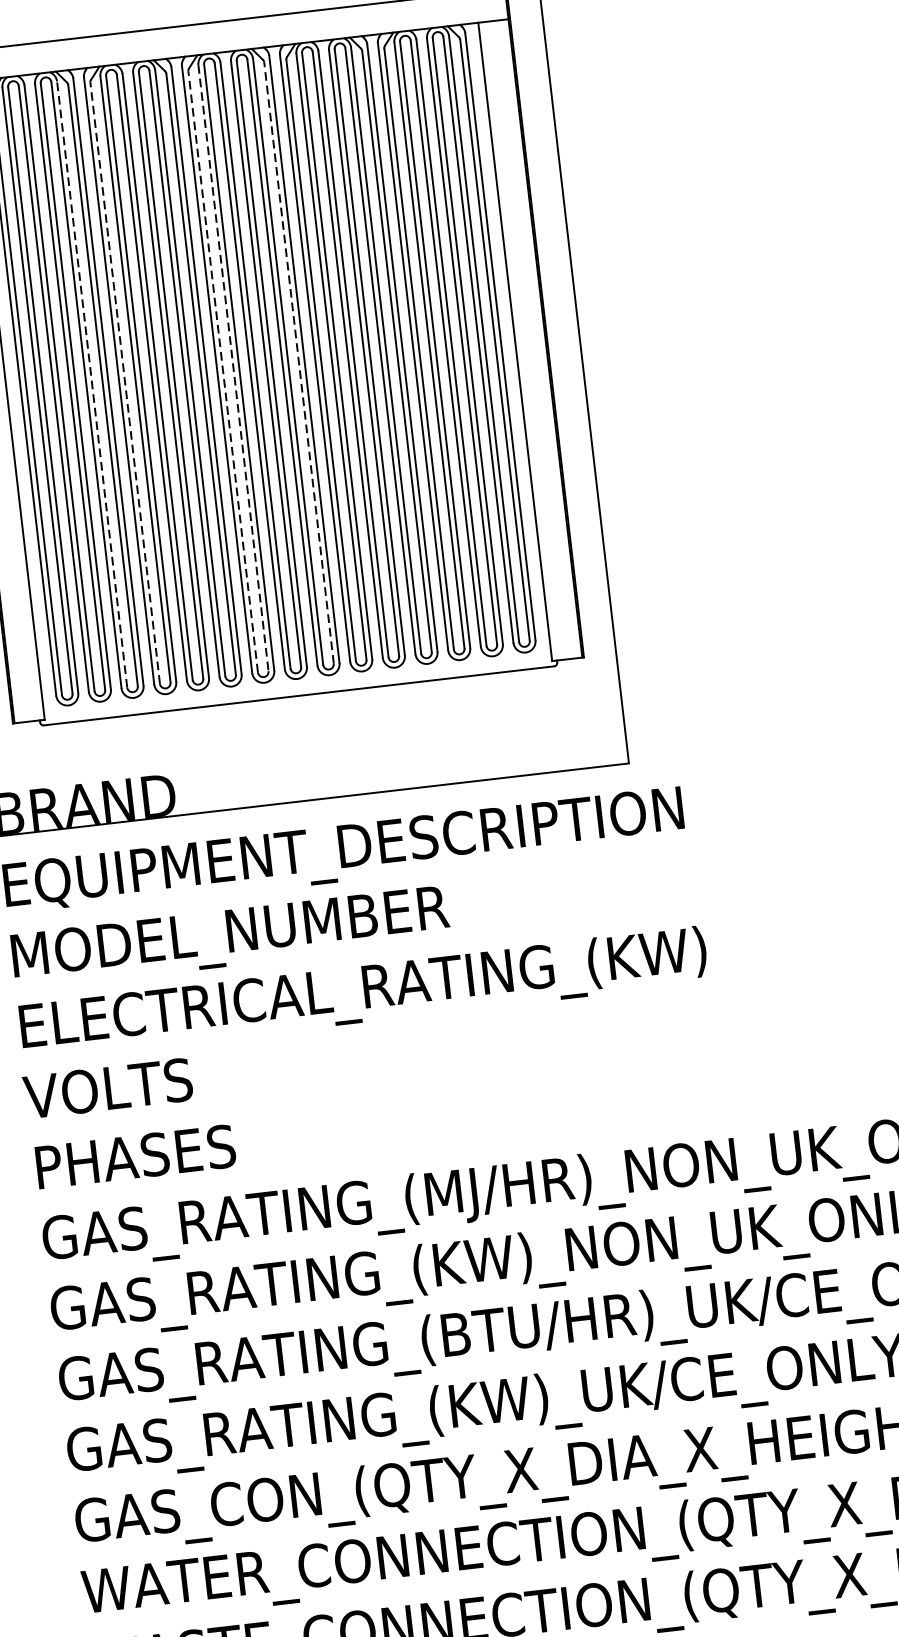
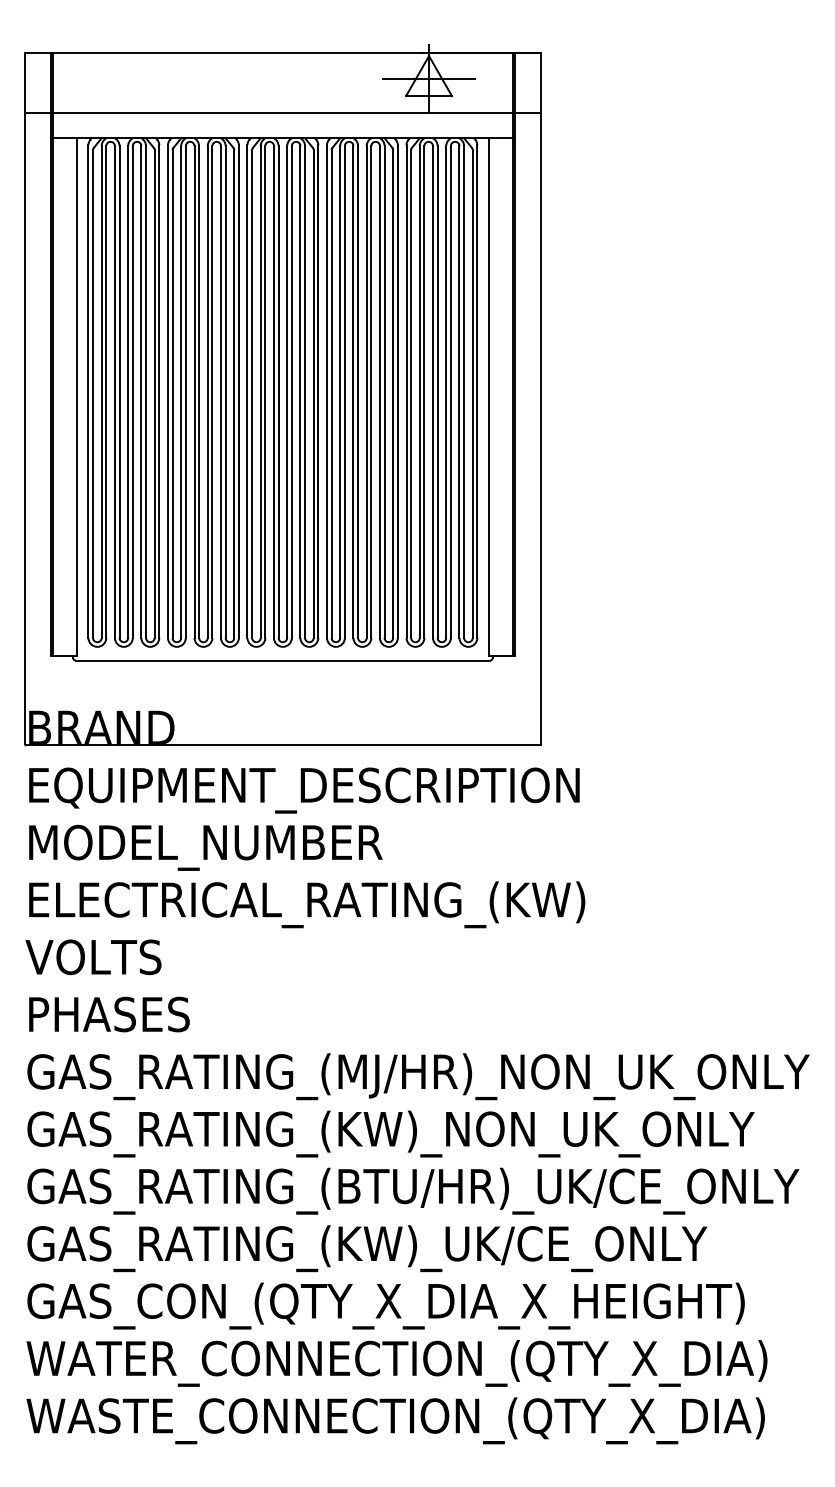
line: (298, 363) -> (313, 394), dashed -> solid
line: (233, 368) -> (260, 392), dashed -> solid
line: (223, 372) -> (252, 394), dashed -> solid
line: (125, 383) -> (172, 394), dashed -> solid
line: (92, 385) -> (146, 392), dashed -> solid

